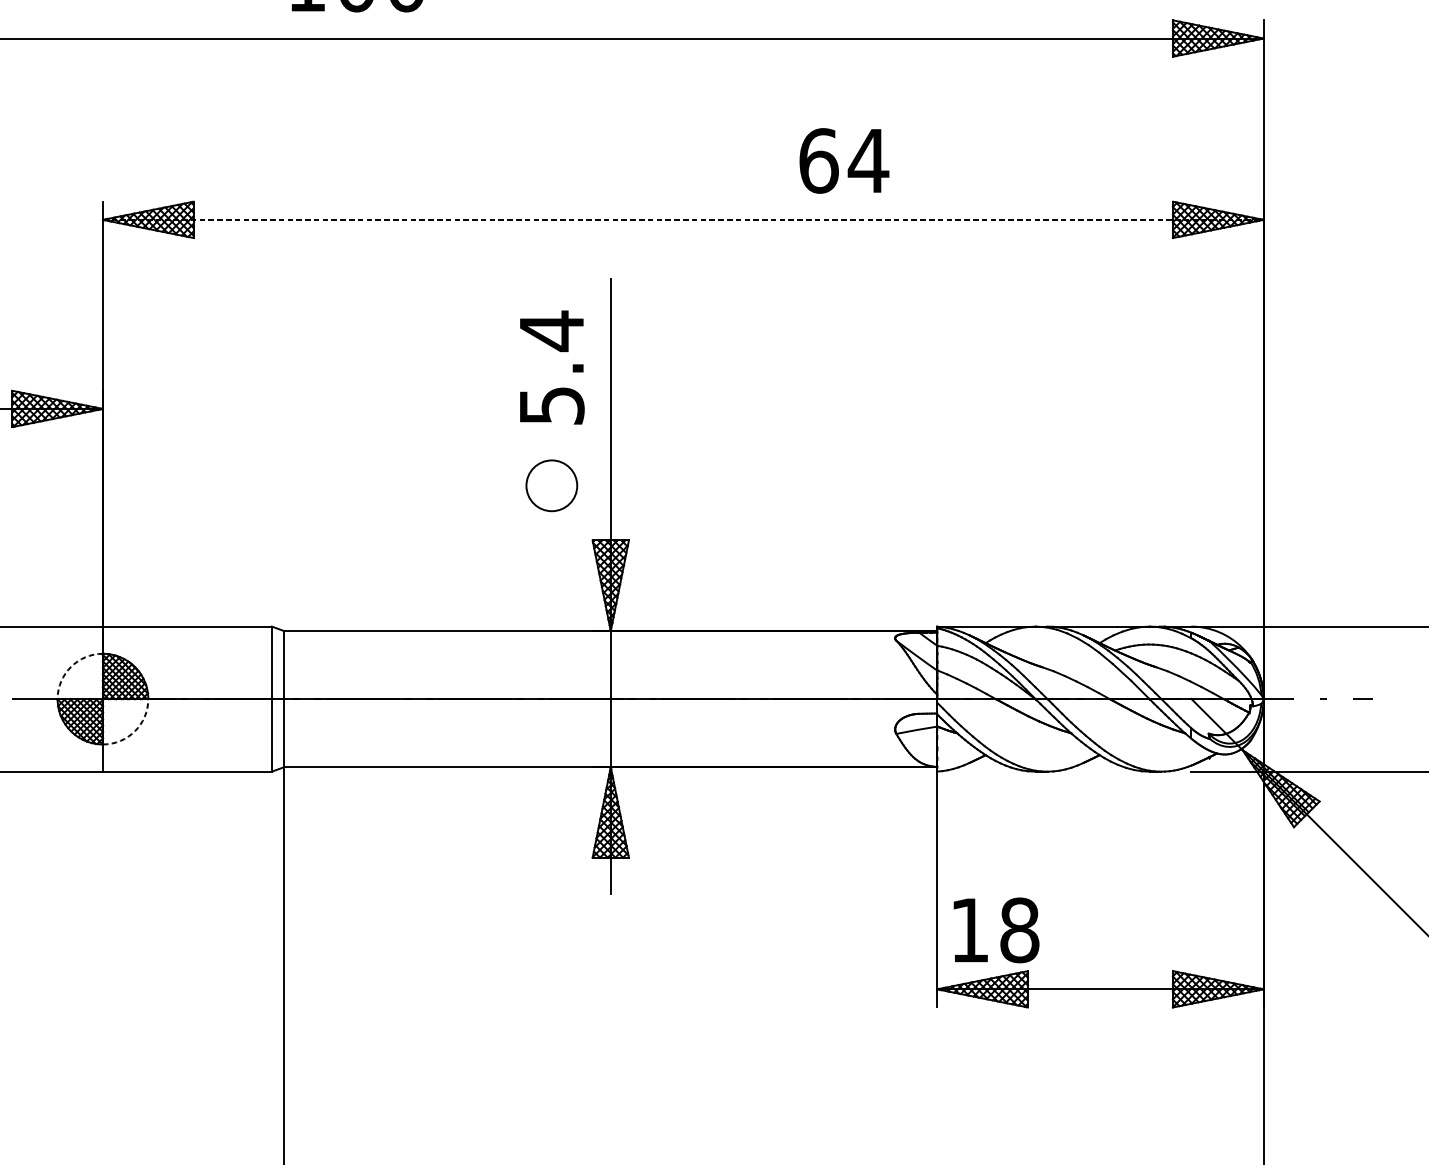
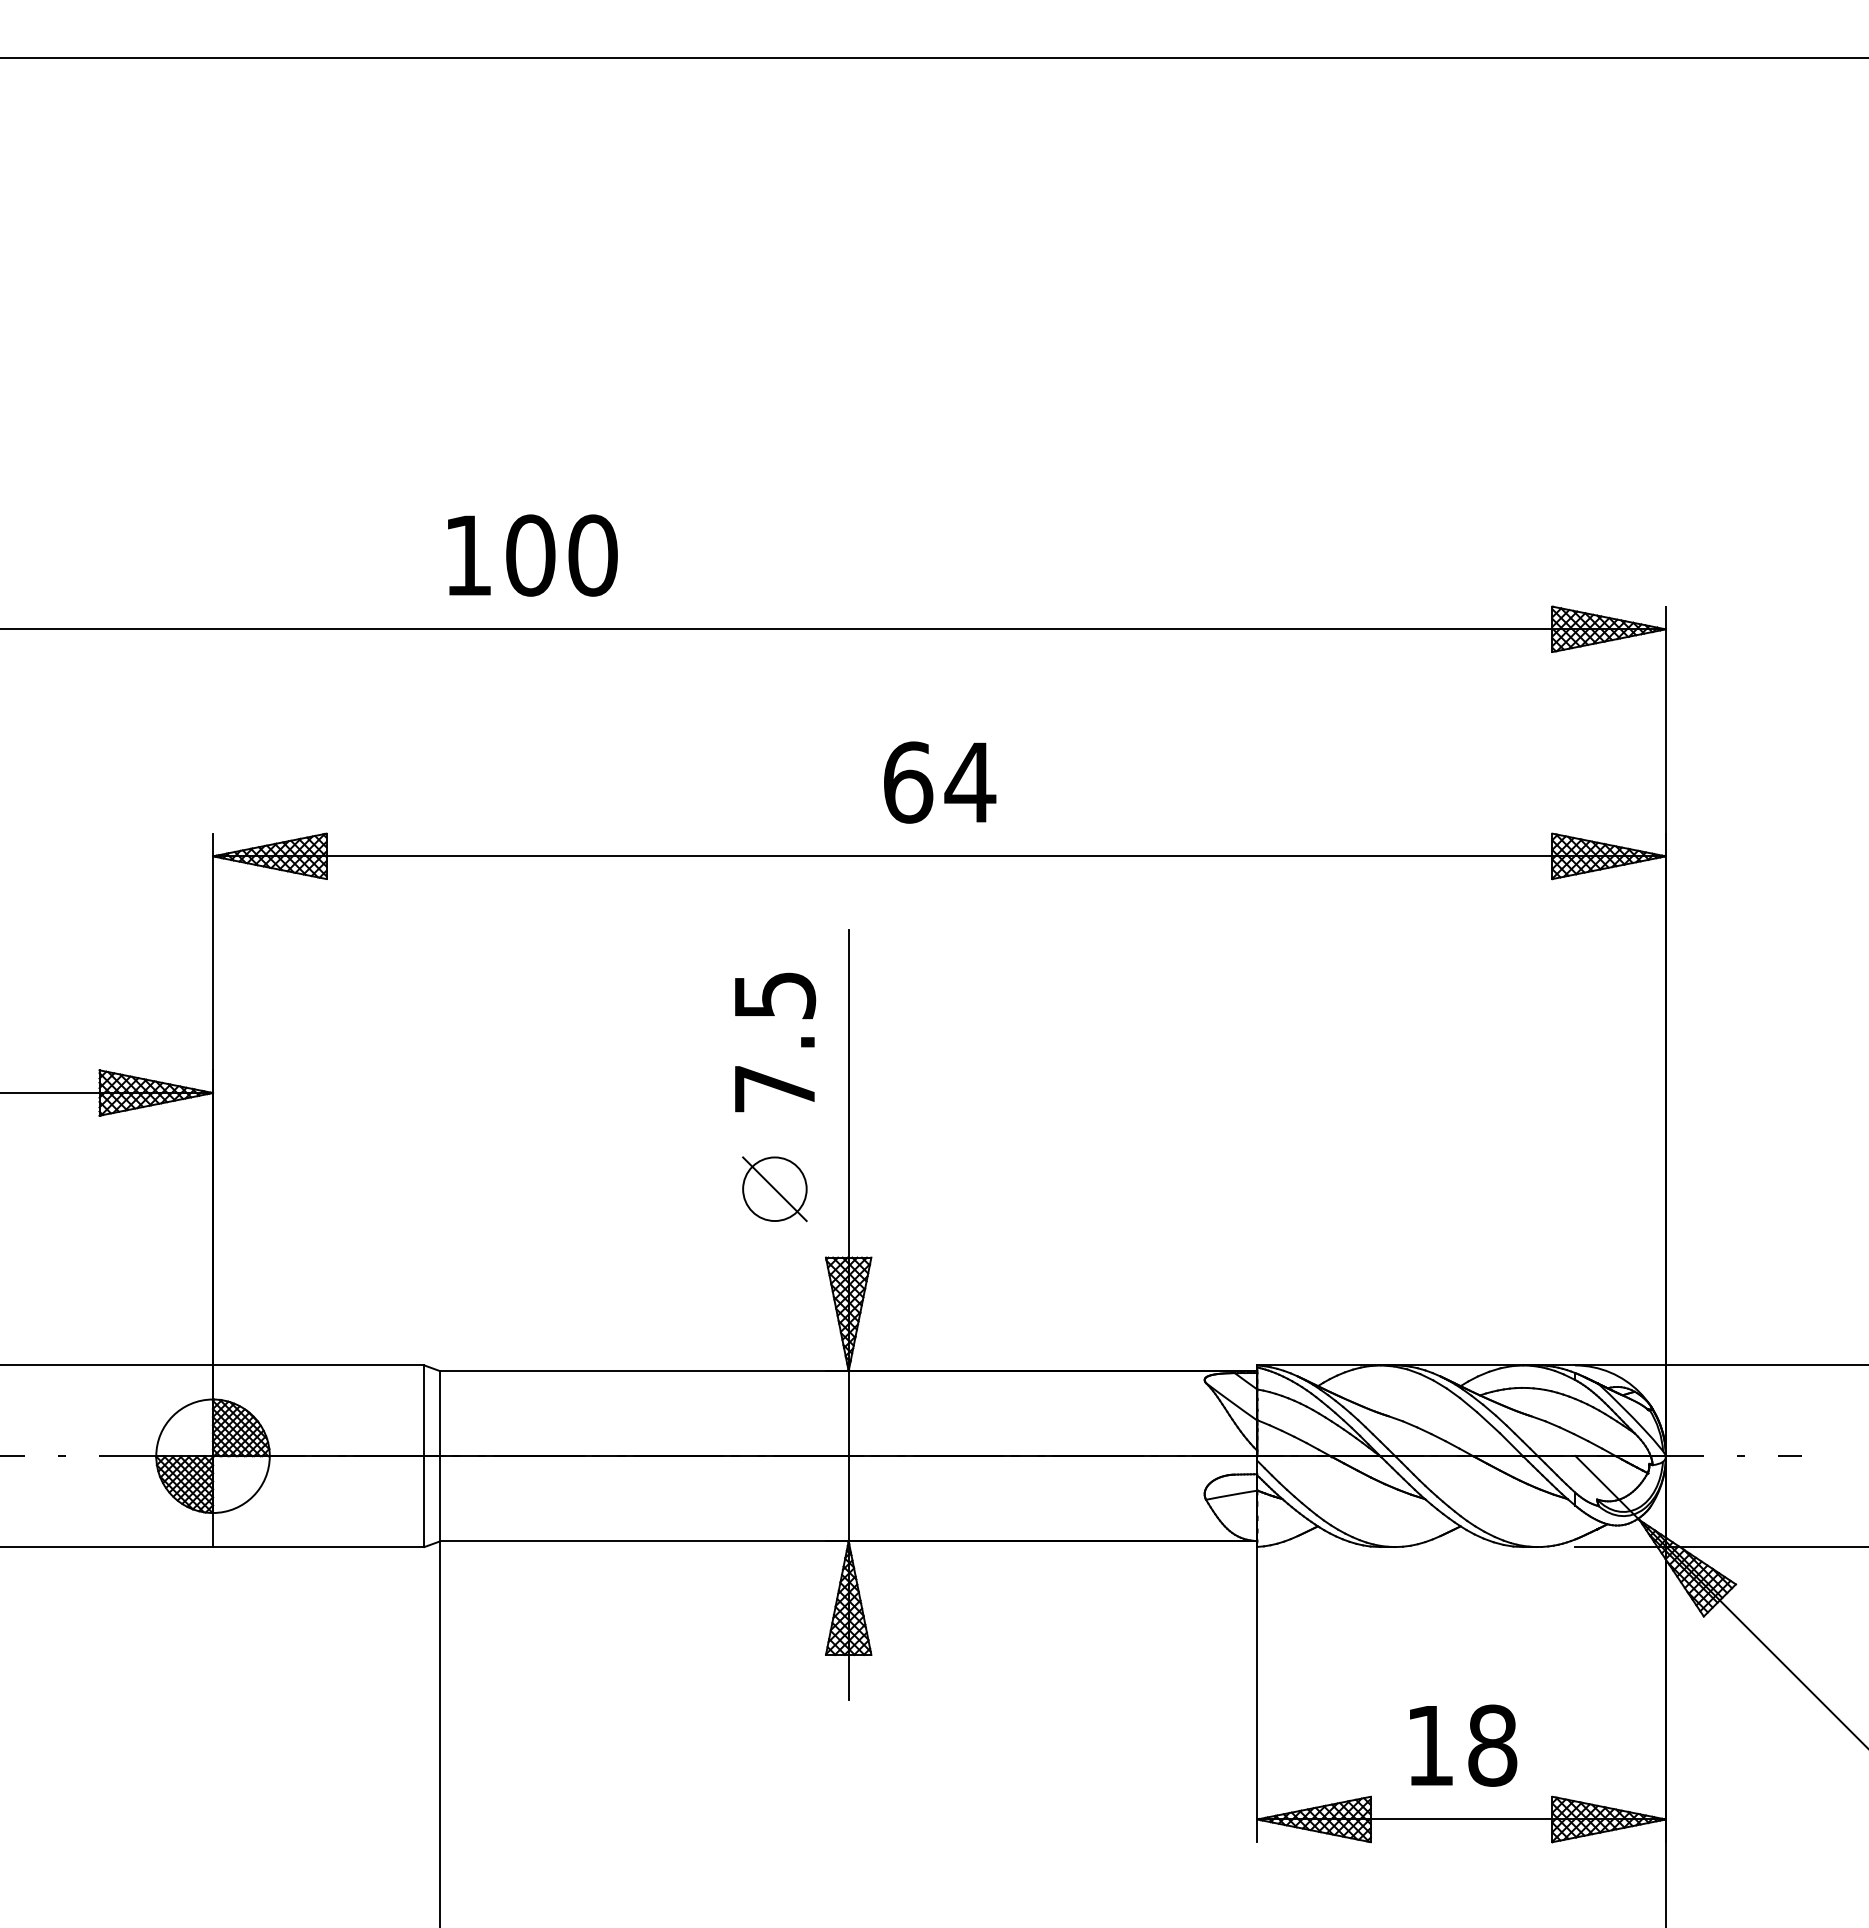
text: (844, 160) -> (940, 782), moved
line: (683, 219) -> (939, 856), dashed -> solid
text: (552, 366) -> (775, 1040), 5.4 -> 7.5
line: (551, 486) -> (774, 1189), added
arc: (70, 667) -> (172, 1416), dashed -> solid
arc: (135, 731) -> (253, 1496), dashed -> solid
text: (996, 930) -> (1463, 1745), moved

